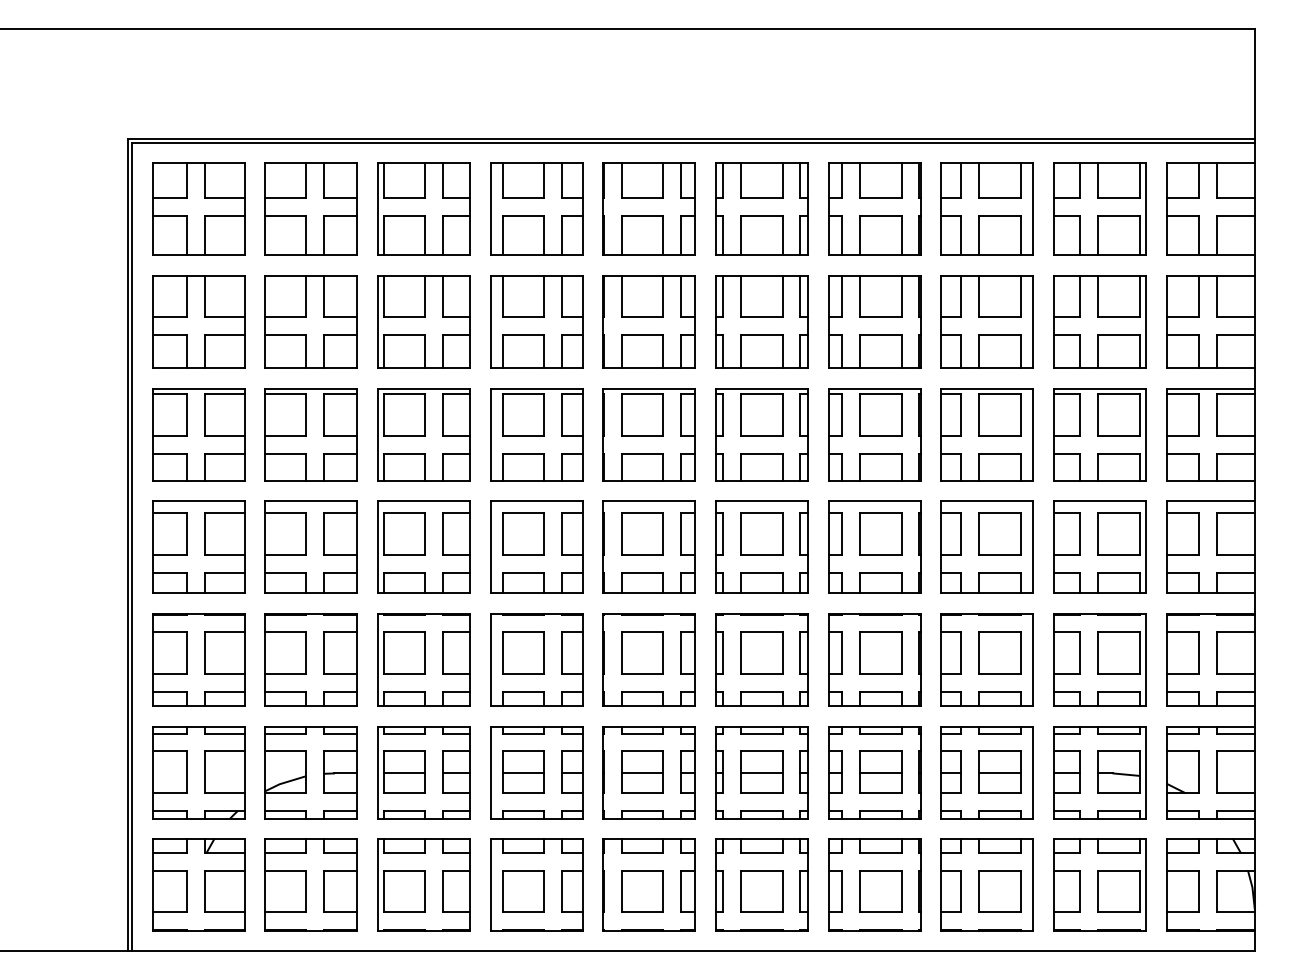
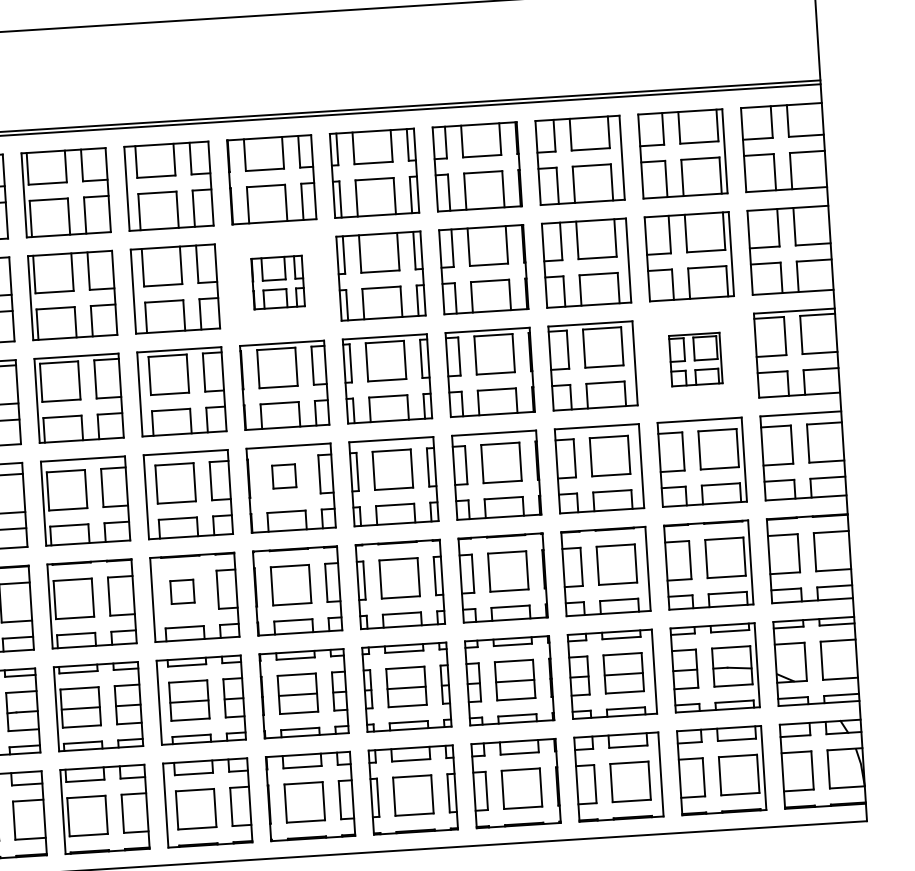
part: (648, 321) -> (277, 282), size x0.6
part: (1099, 434) -> (695, 359), size x0.6
part: (642, 533) -> (284, 475), size x0.6
part: (523, 652) -> (182, 591), size x0.6

